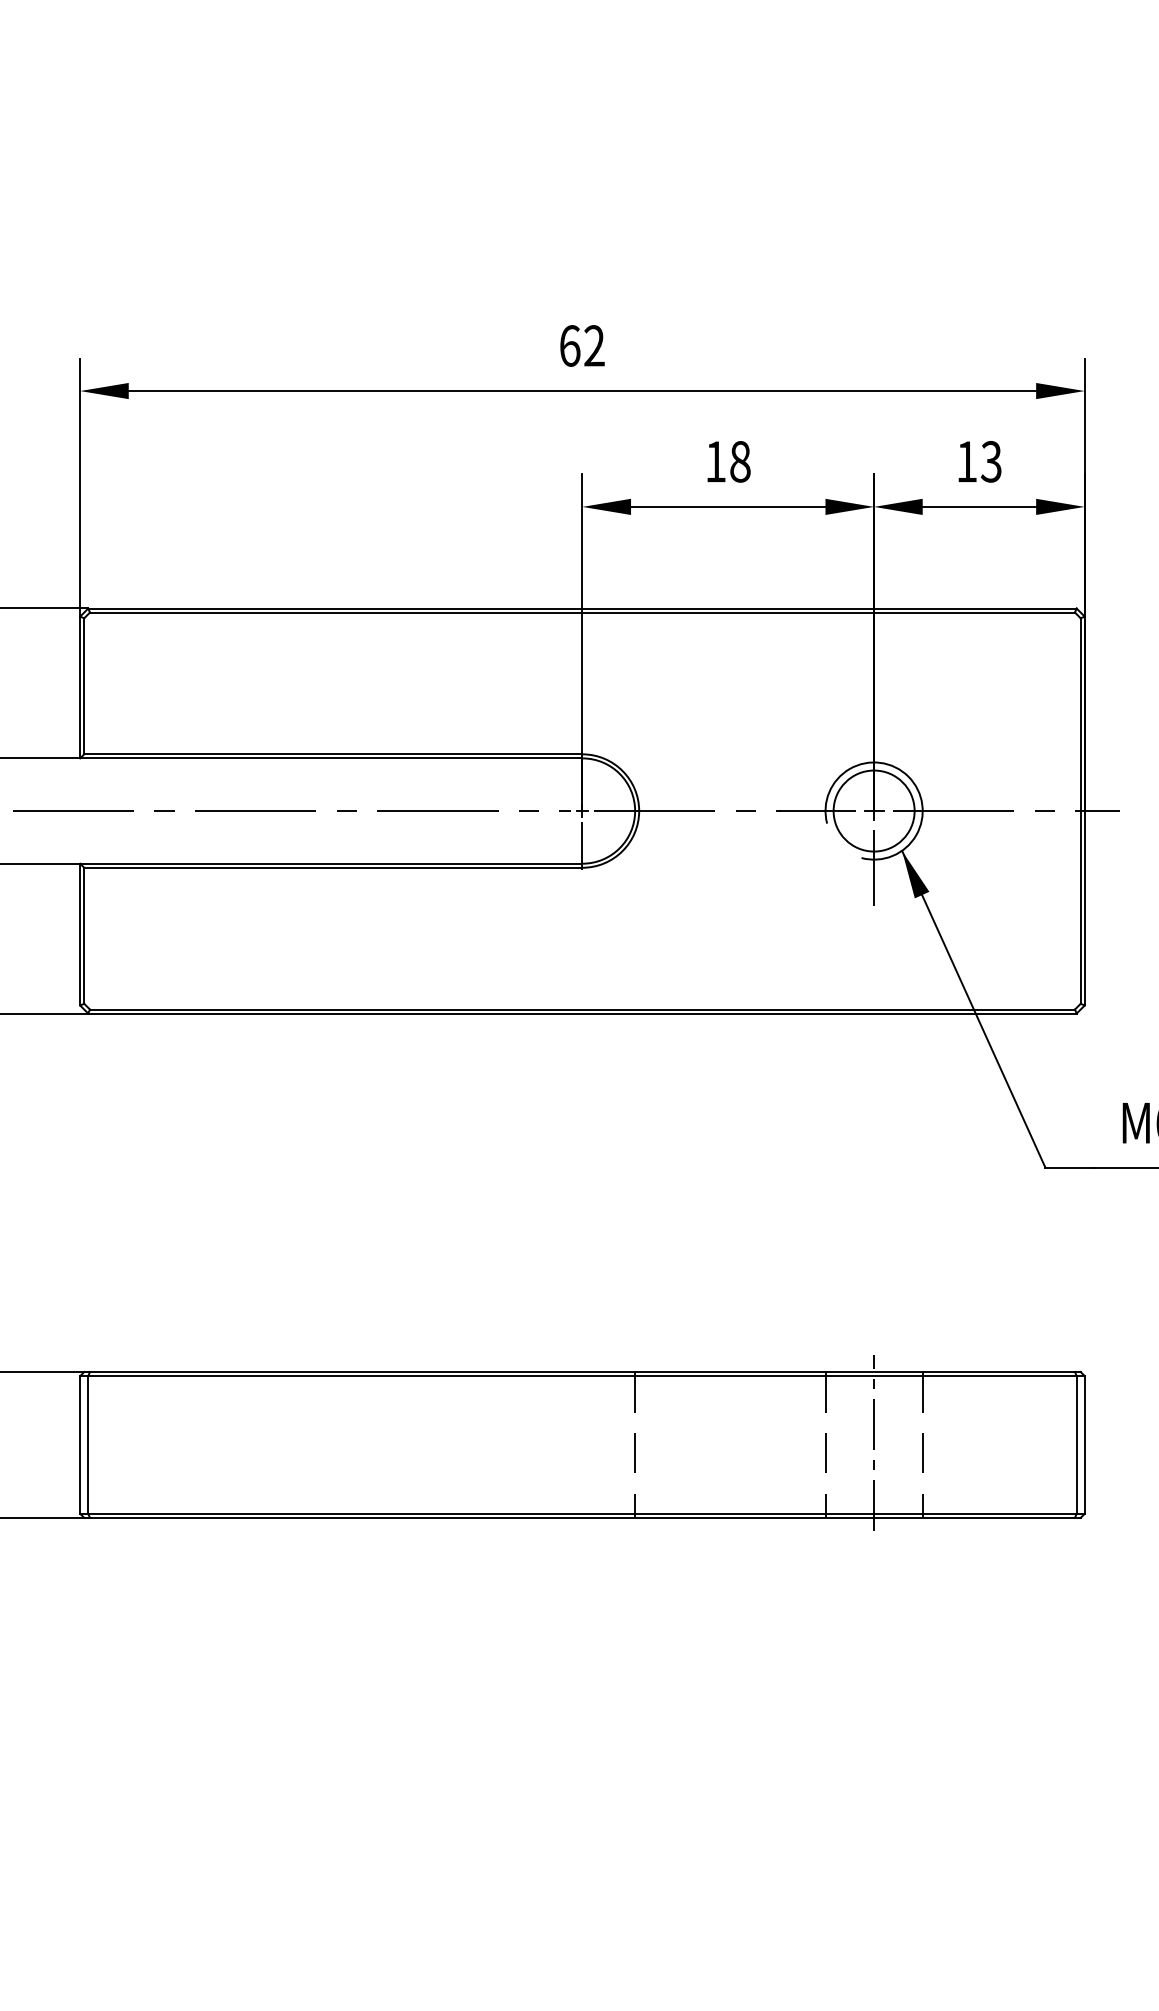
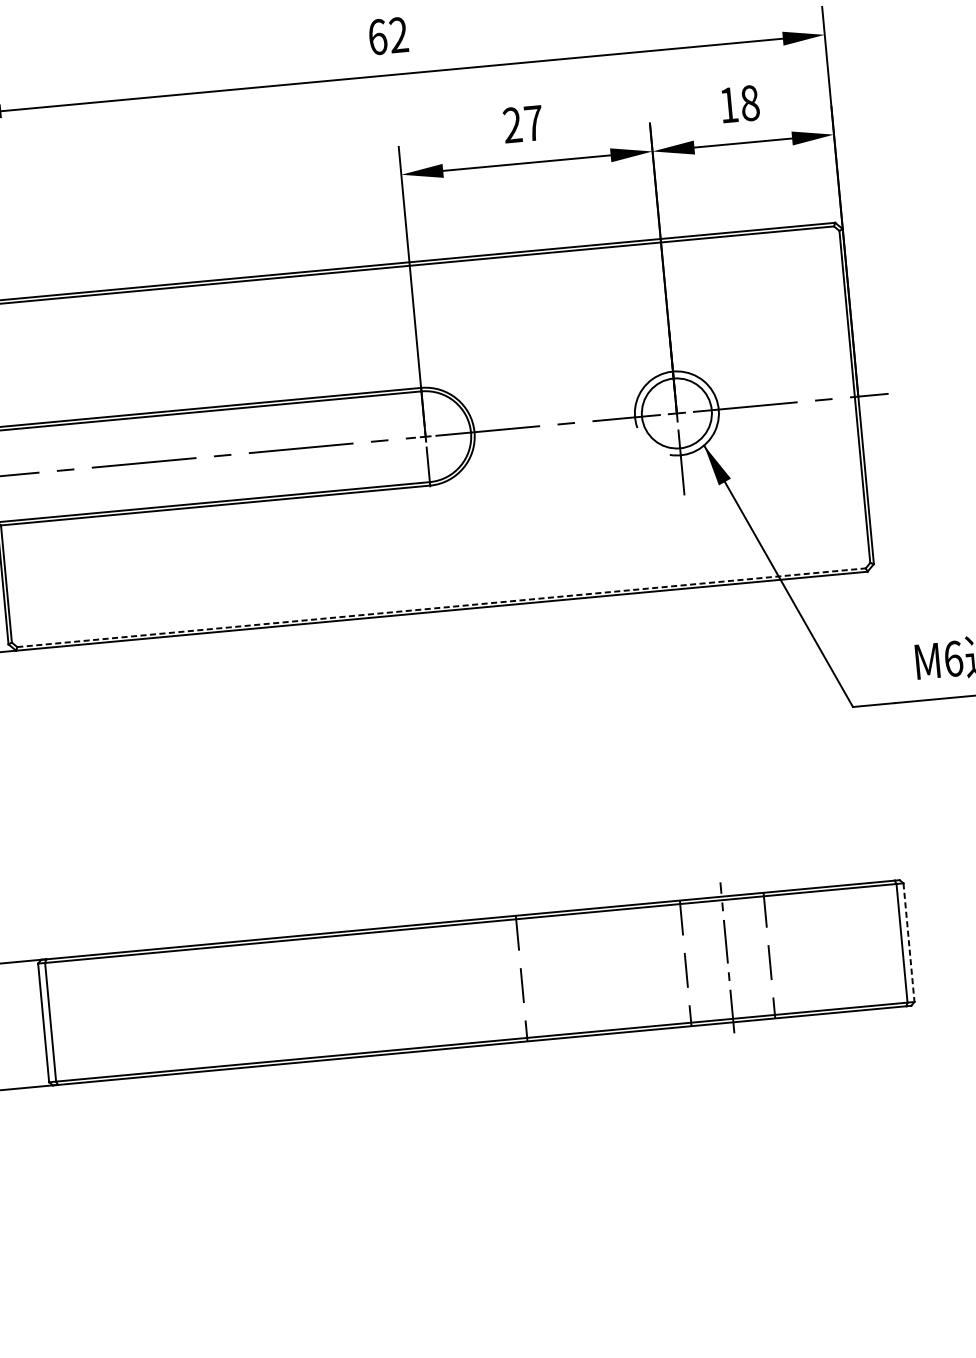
text: (727, 461) -> (522, 124), 18 -> 27
text: (990, 461) -> (749, 103), 13 -> 18
line: (582, 1009) -> (441, 607), solid -> dashed
line: (1084, 1444) -> (908, 942), solid -> dashed

